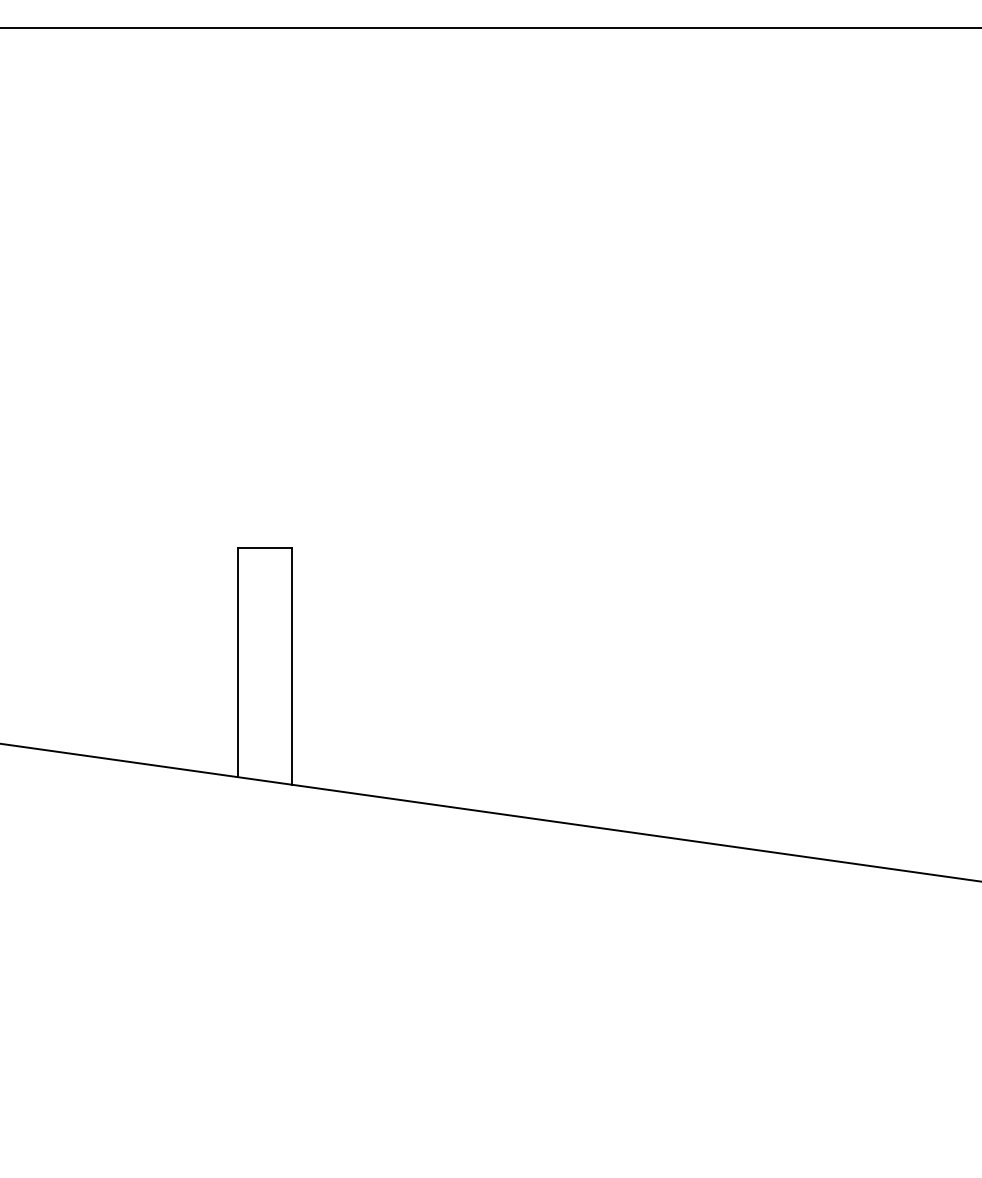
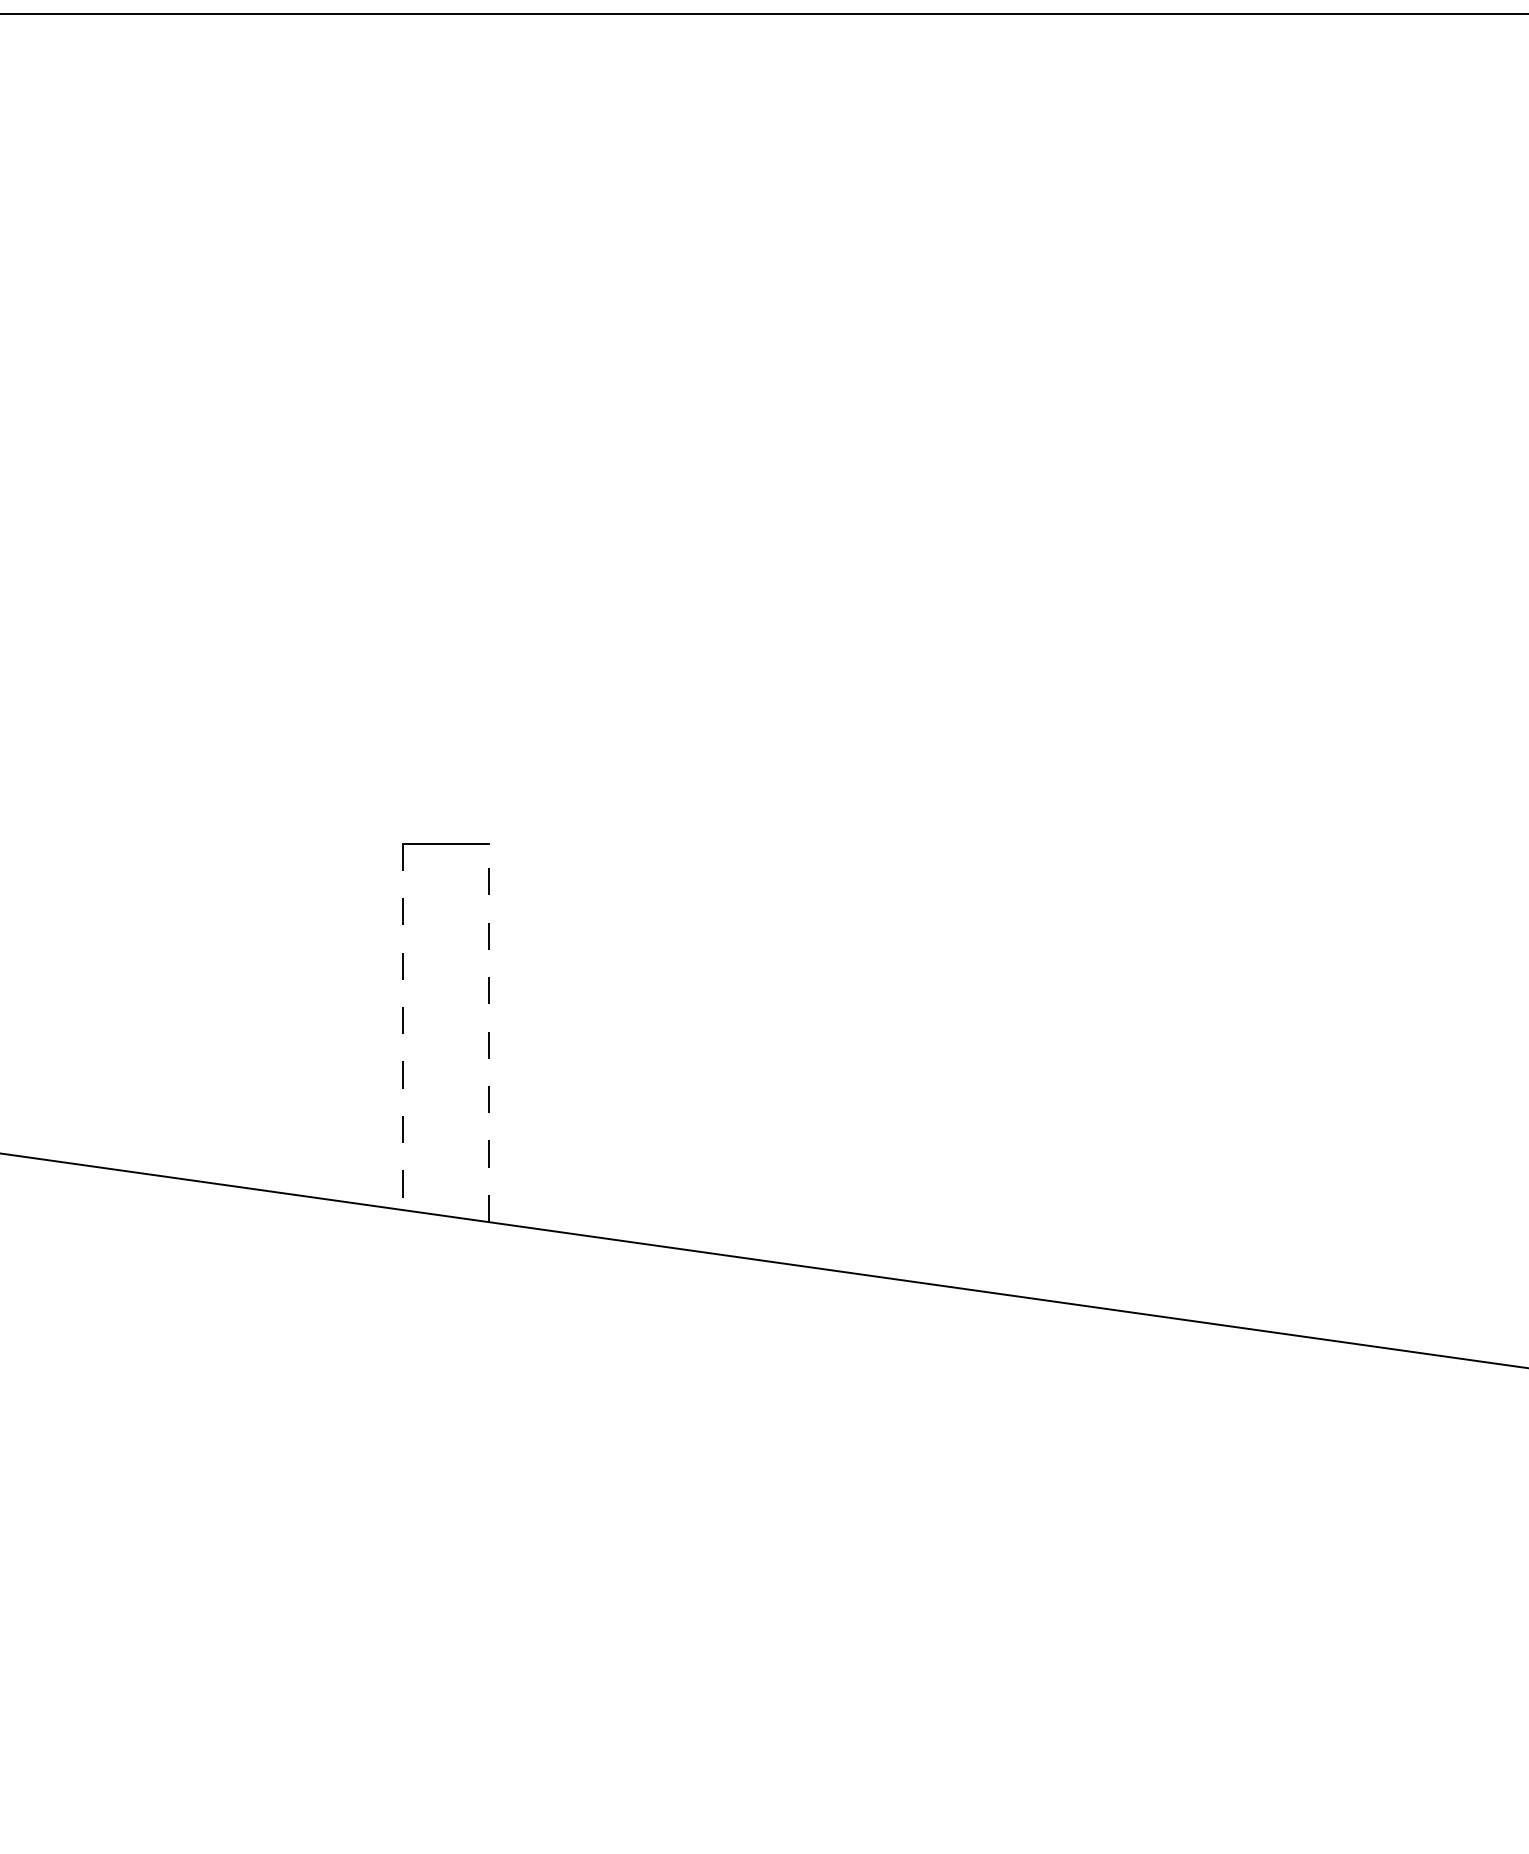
line: (238, 662) -> (403, 1027), solid -> dashed
line: (291, 666) -> (488, 1033), solid -> dashed

